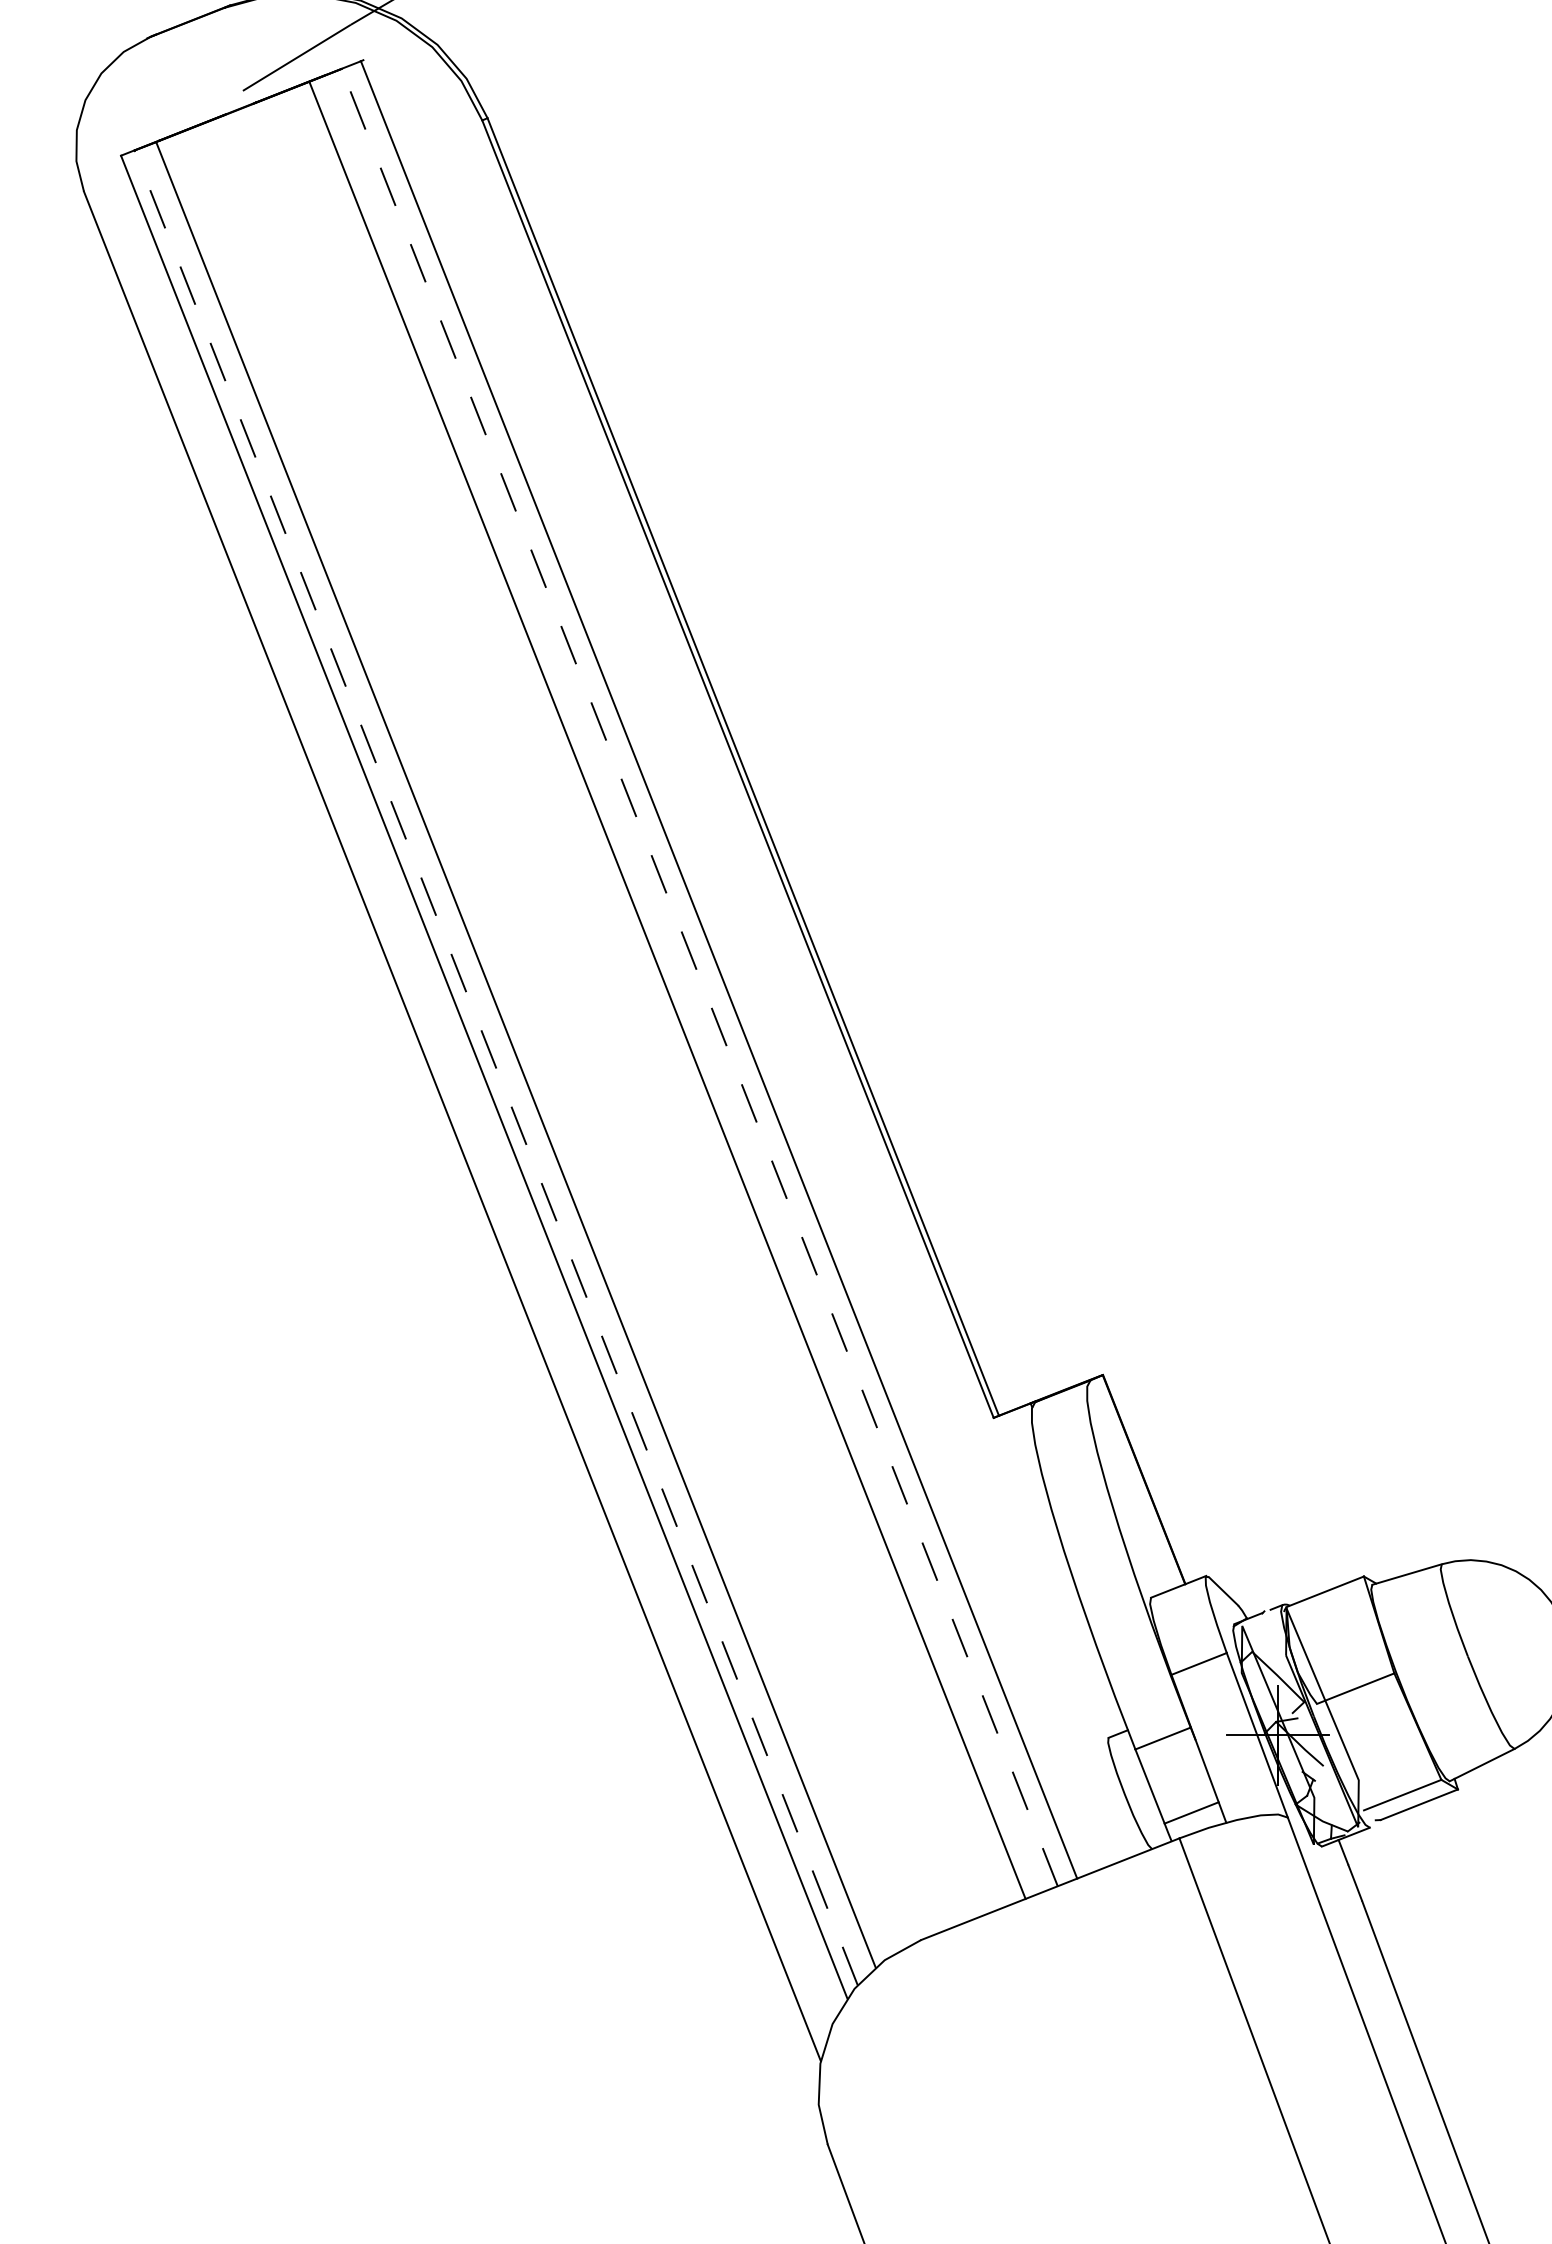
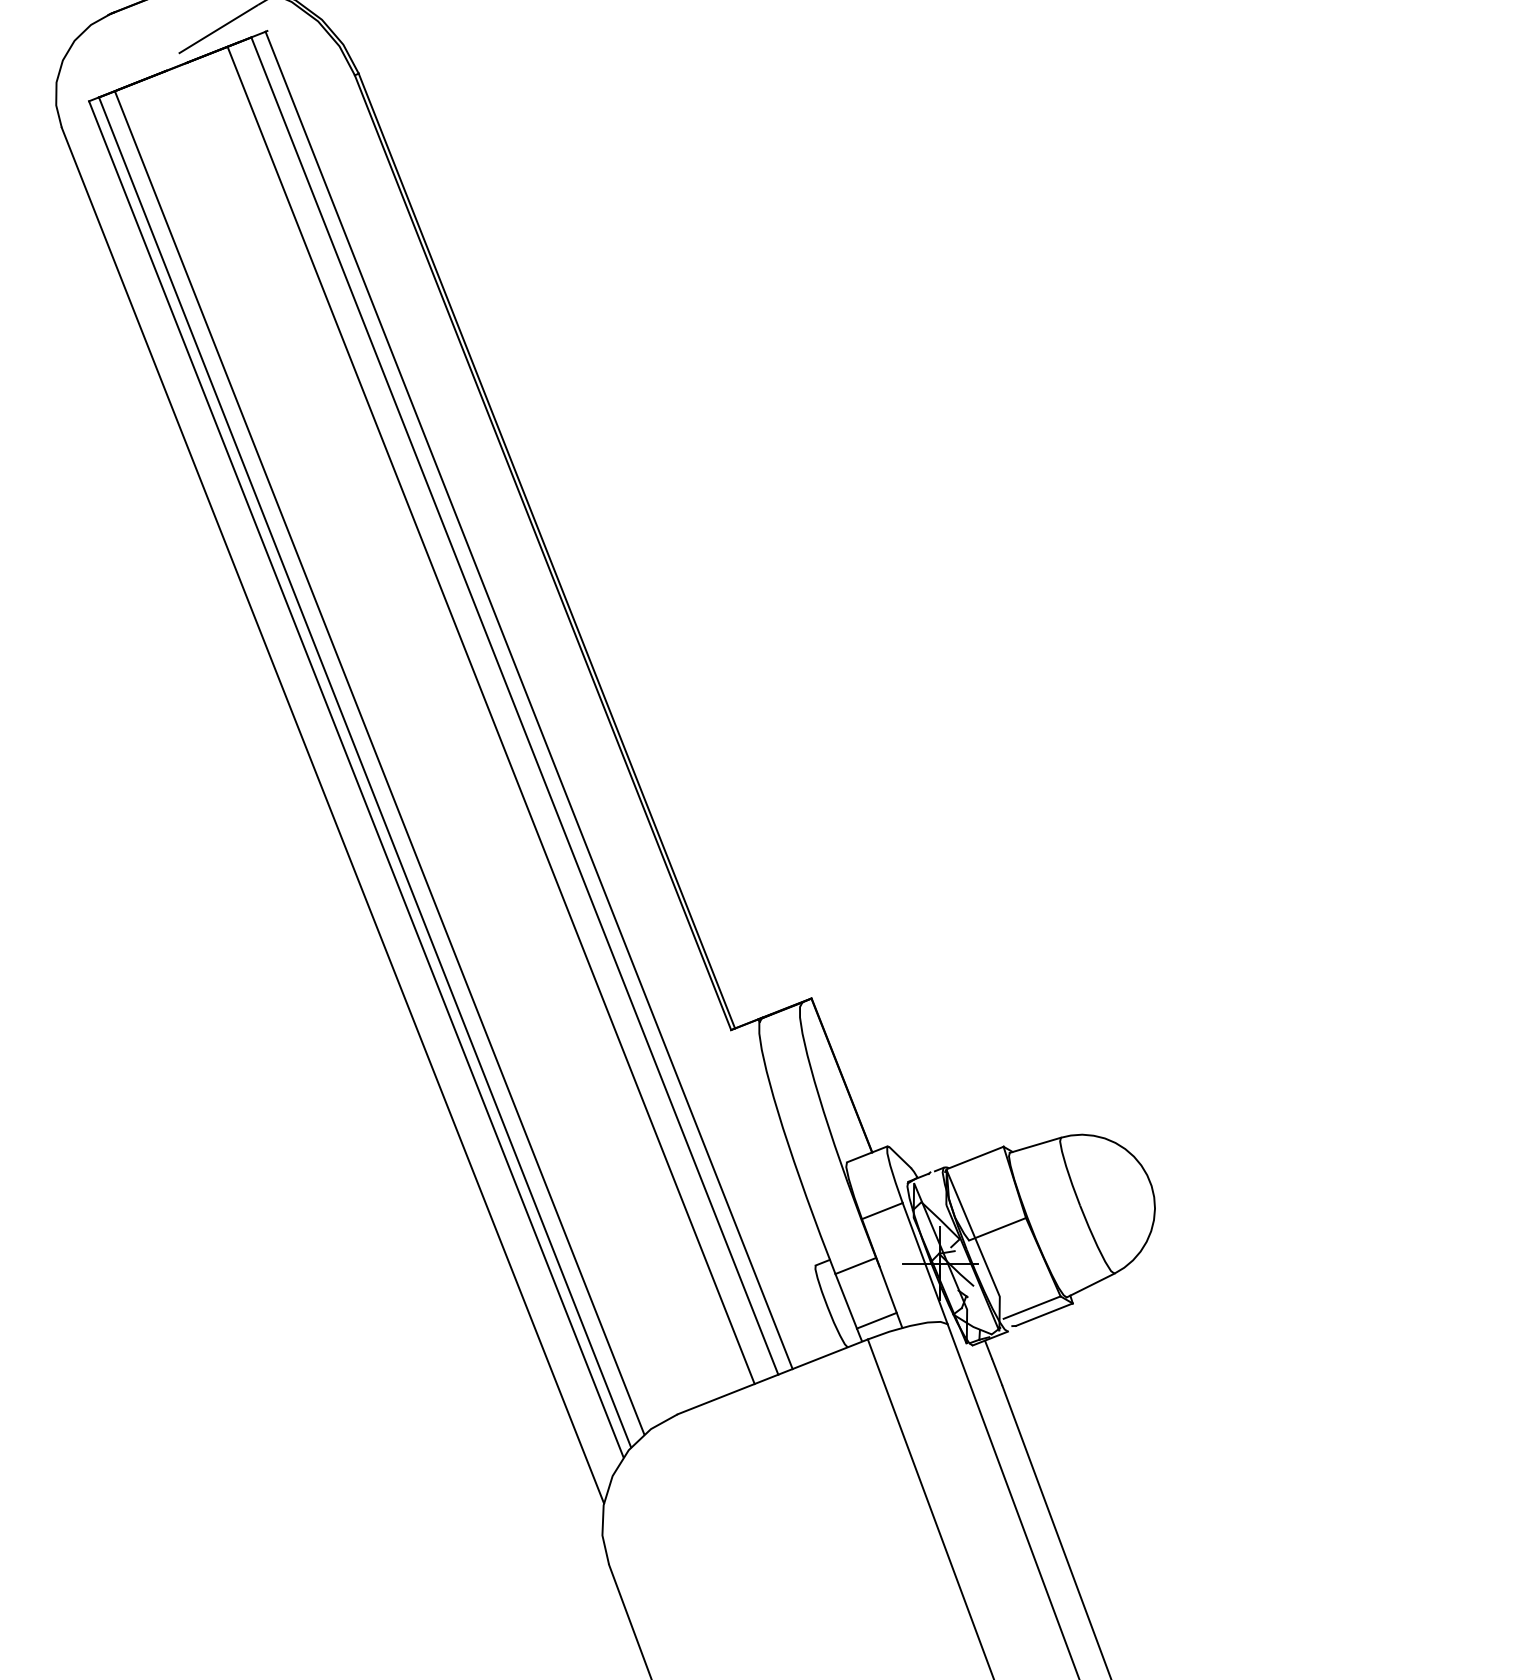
line: (699, 978) -> (514, 706), dashed -> solid
line: (495, 1066) -> (364, 771), dashed -> solid

